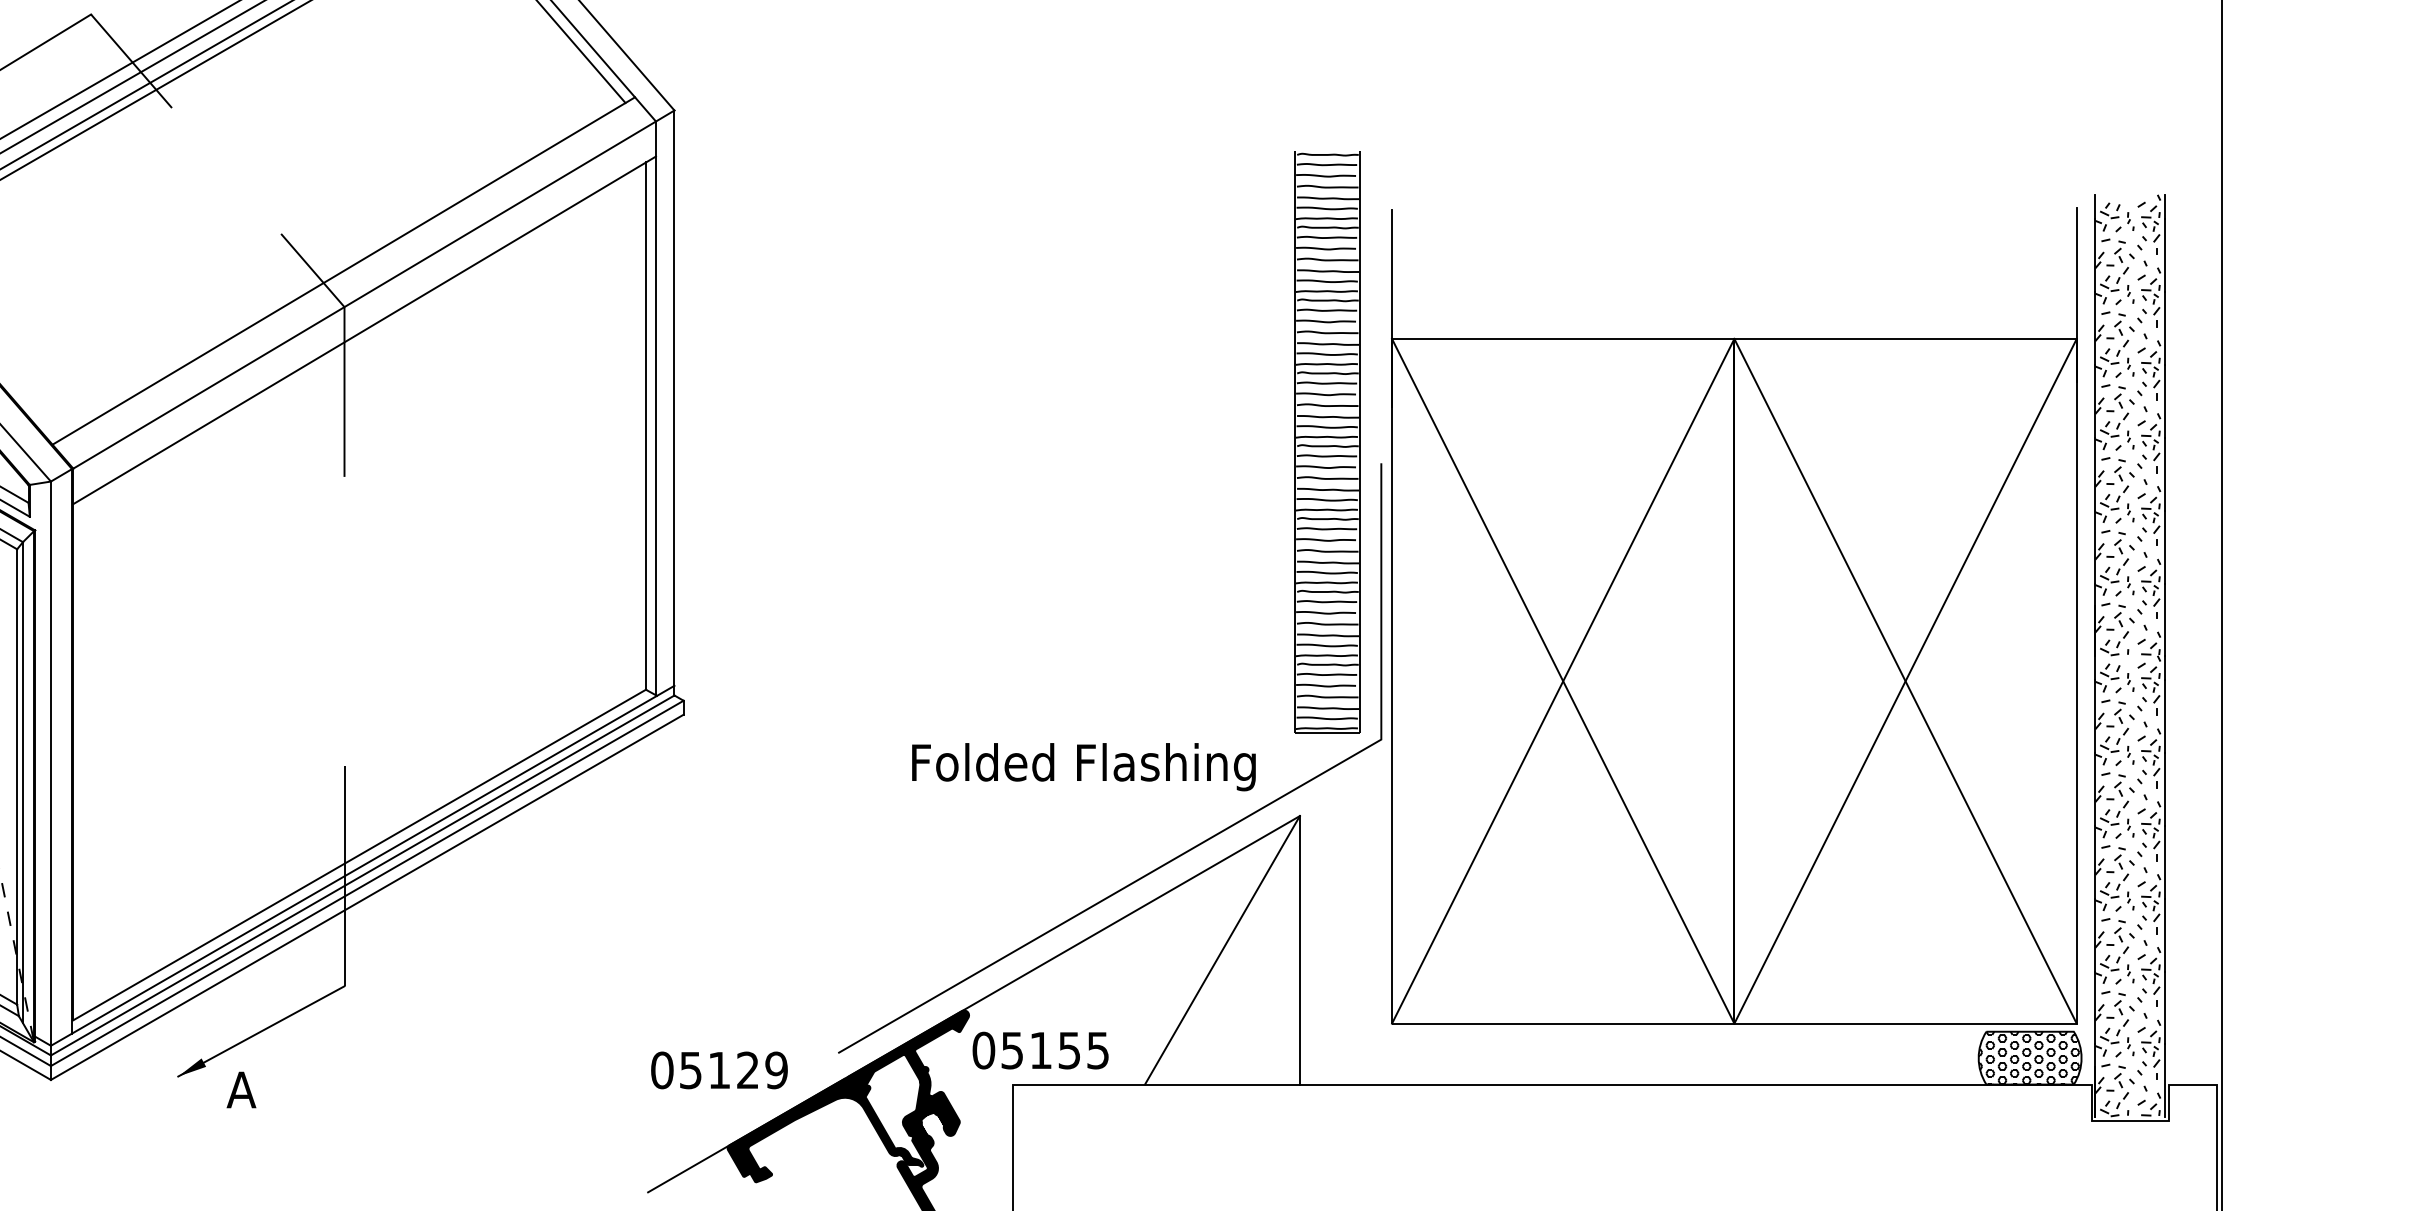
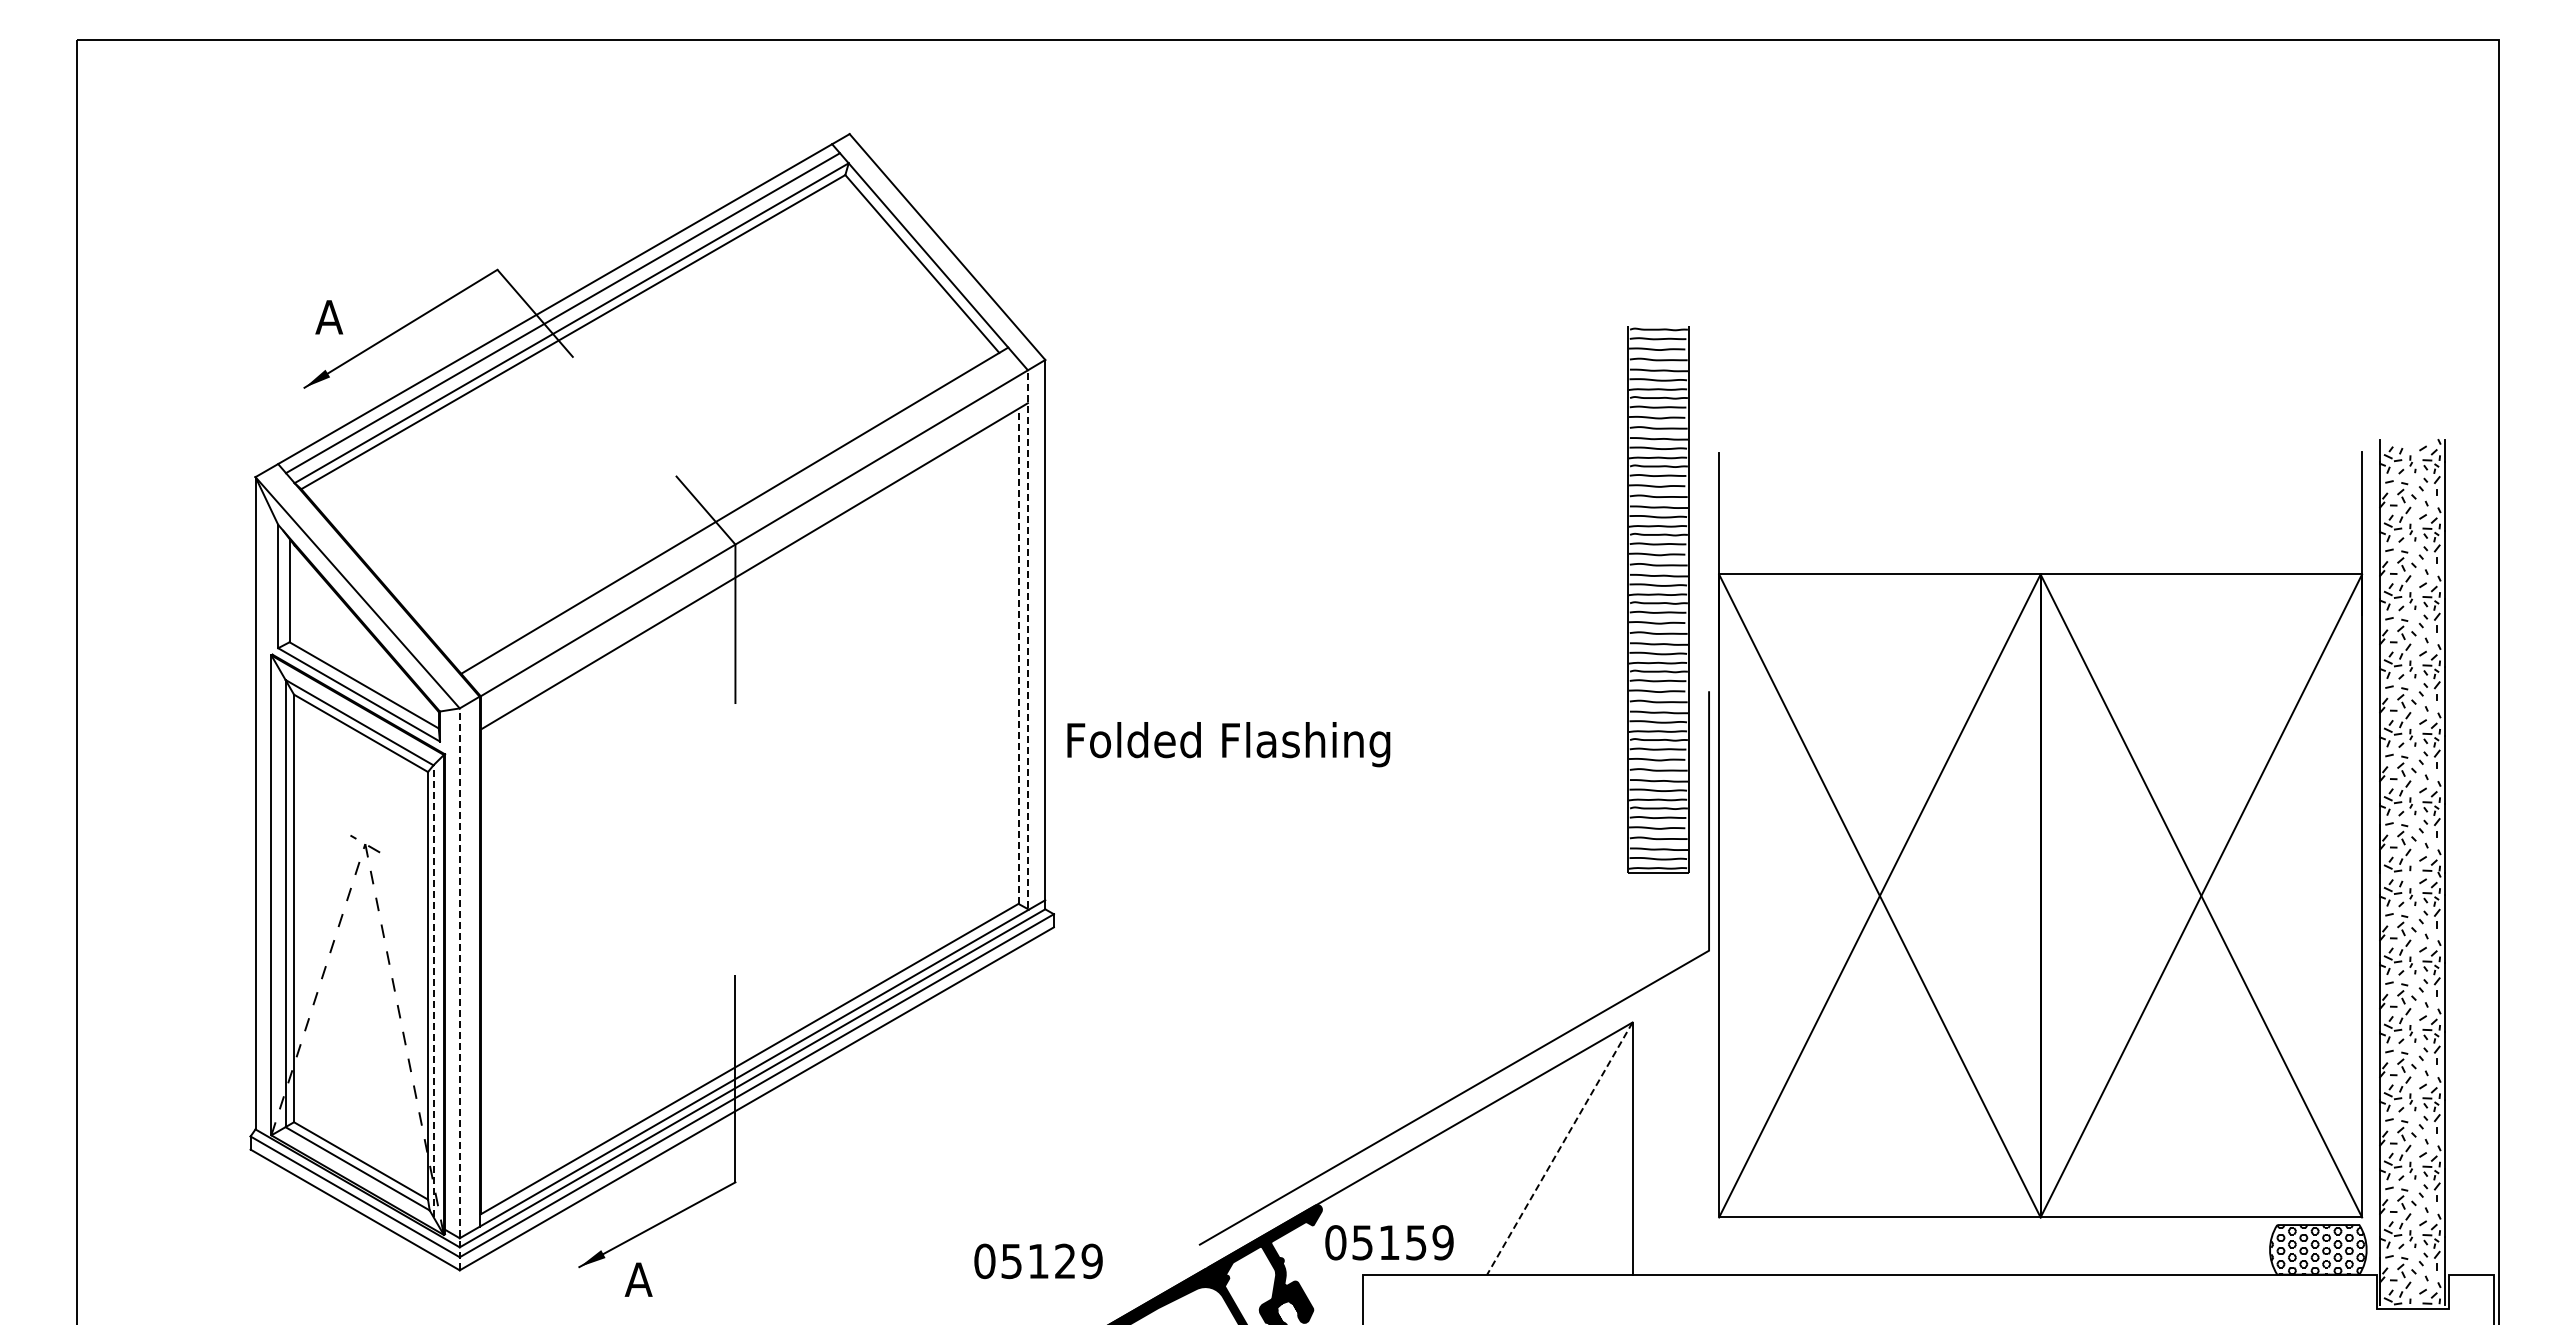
line: (655, 407) -> (1027, 638), solid -> dashed
line: (645, 426) -> (1018, 656), solid -> dashed
part: (1327, 442) -> (1658, 599), moved
text: (1083, 767) -> (1228, 744), moved
line: (50, 780) -> (459, 989), solid -> dashed
line: (22, 783) -> (433, 991), solid -> dashed
line: (1222, 950) -> (1559, 1148), solid -> dashed
text: (1097, 1050) -> (1442, 1242), 05155 -> 05159
text: (719, 1070) -> (1038, 1261), moved

